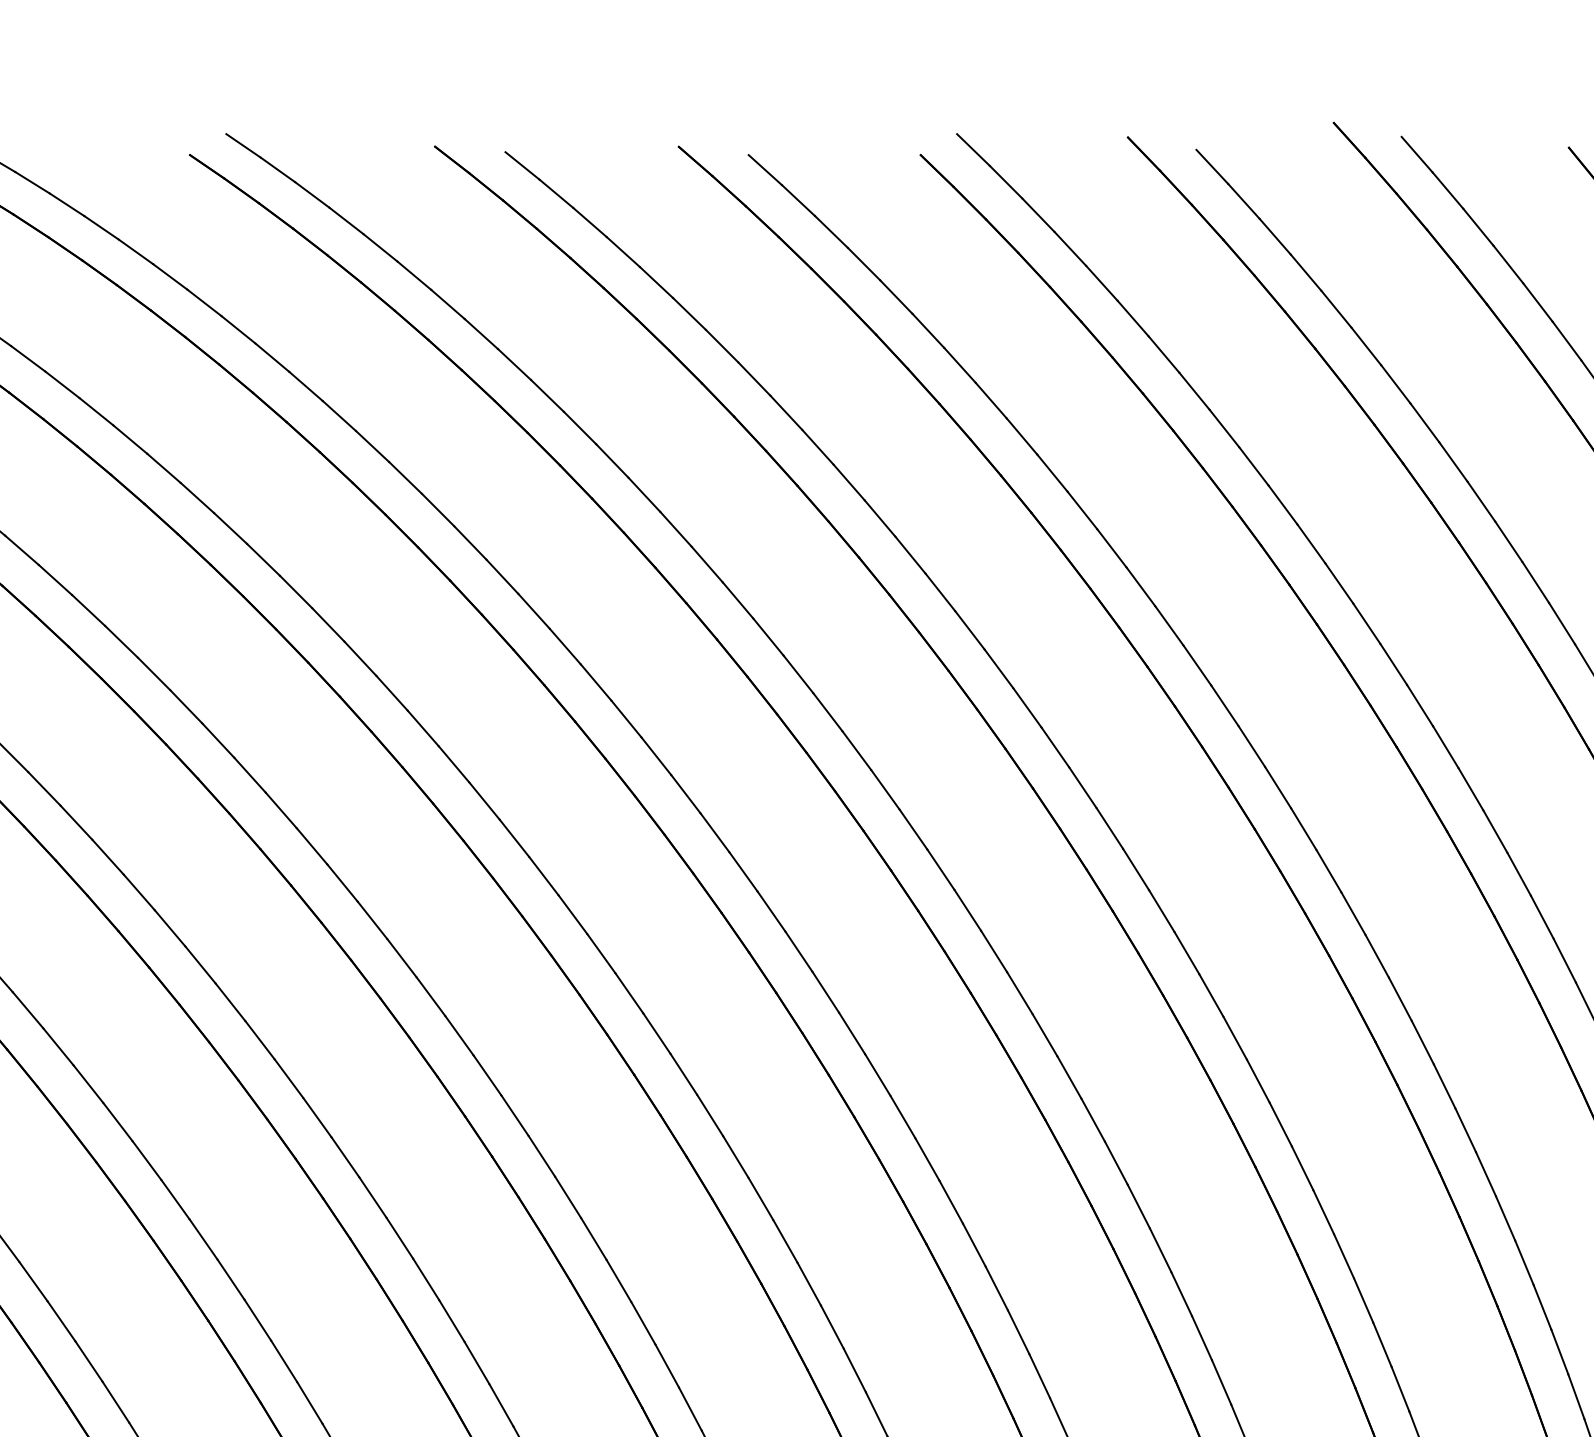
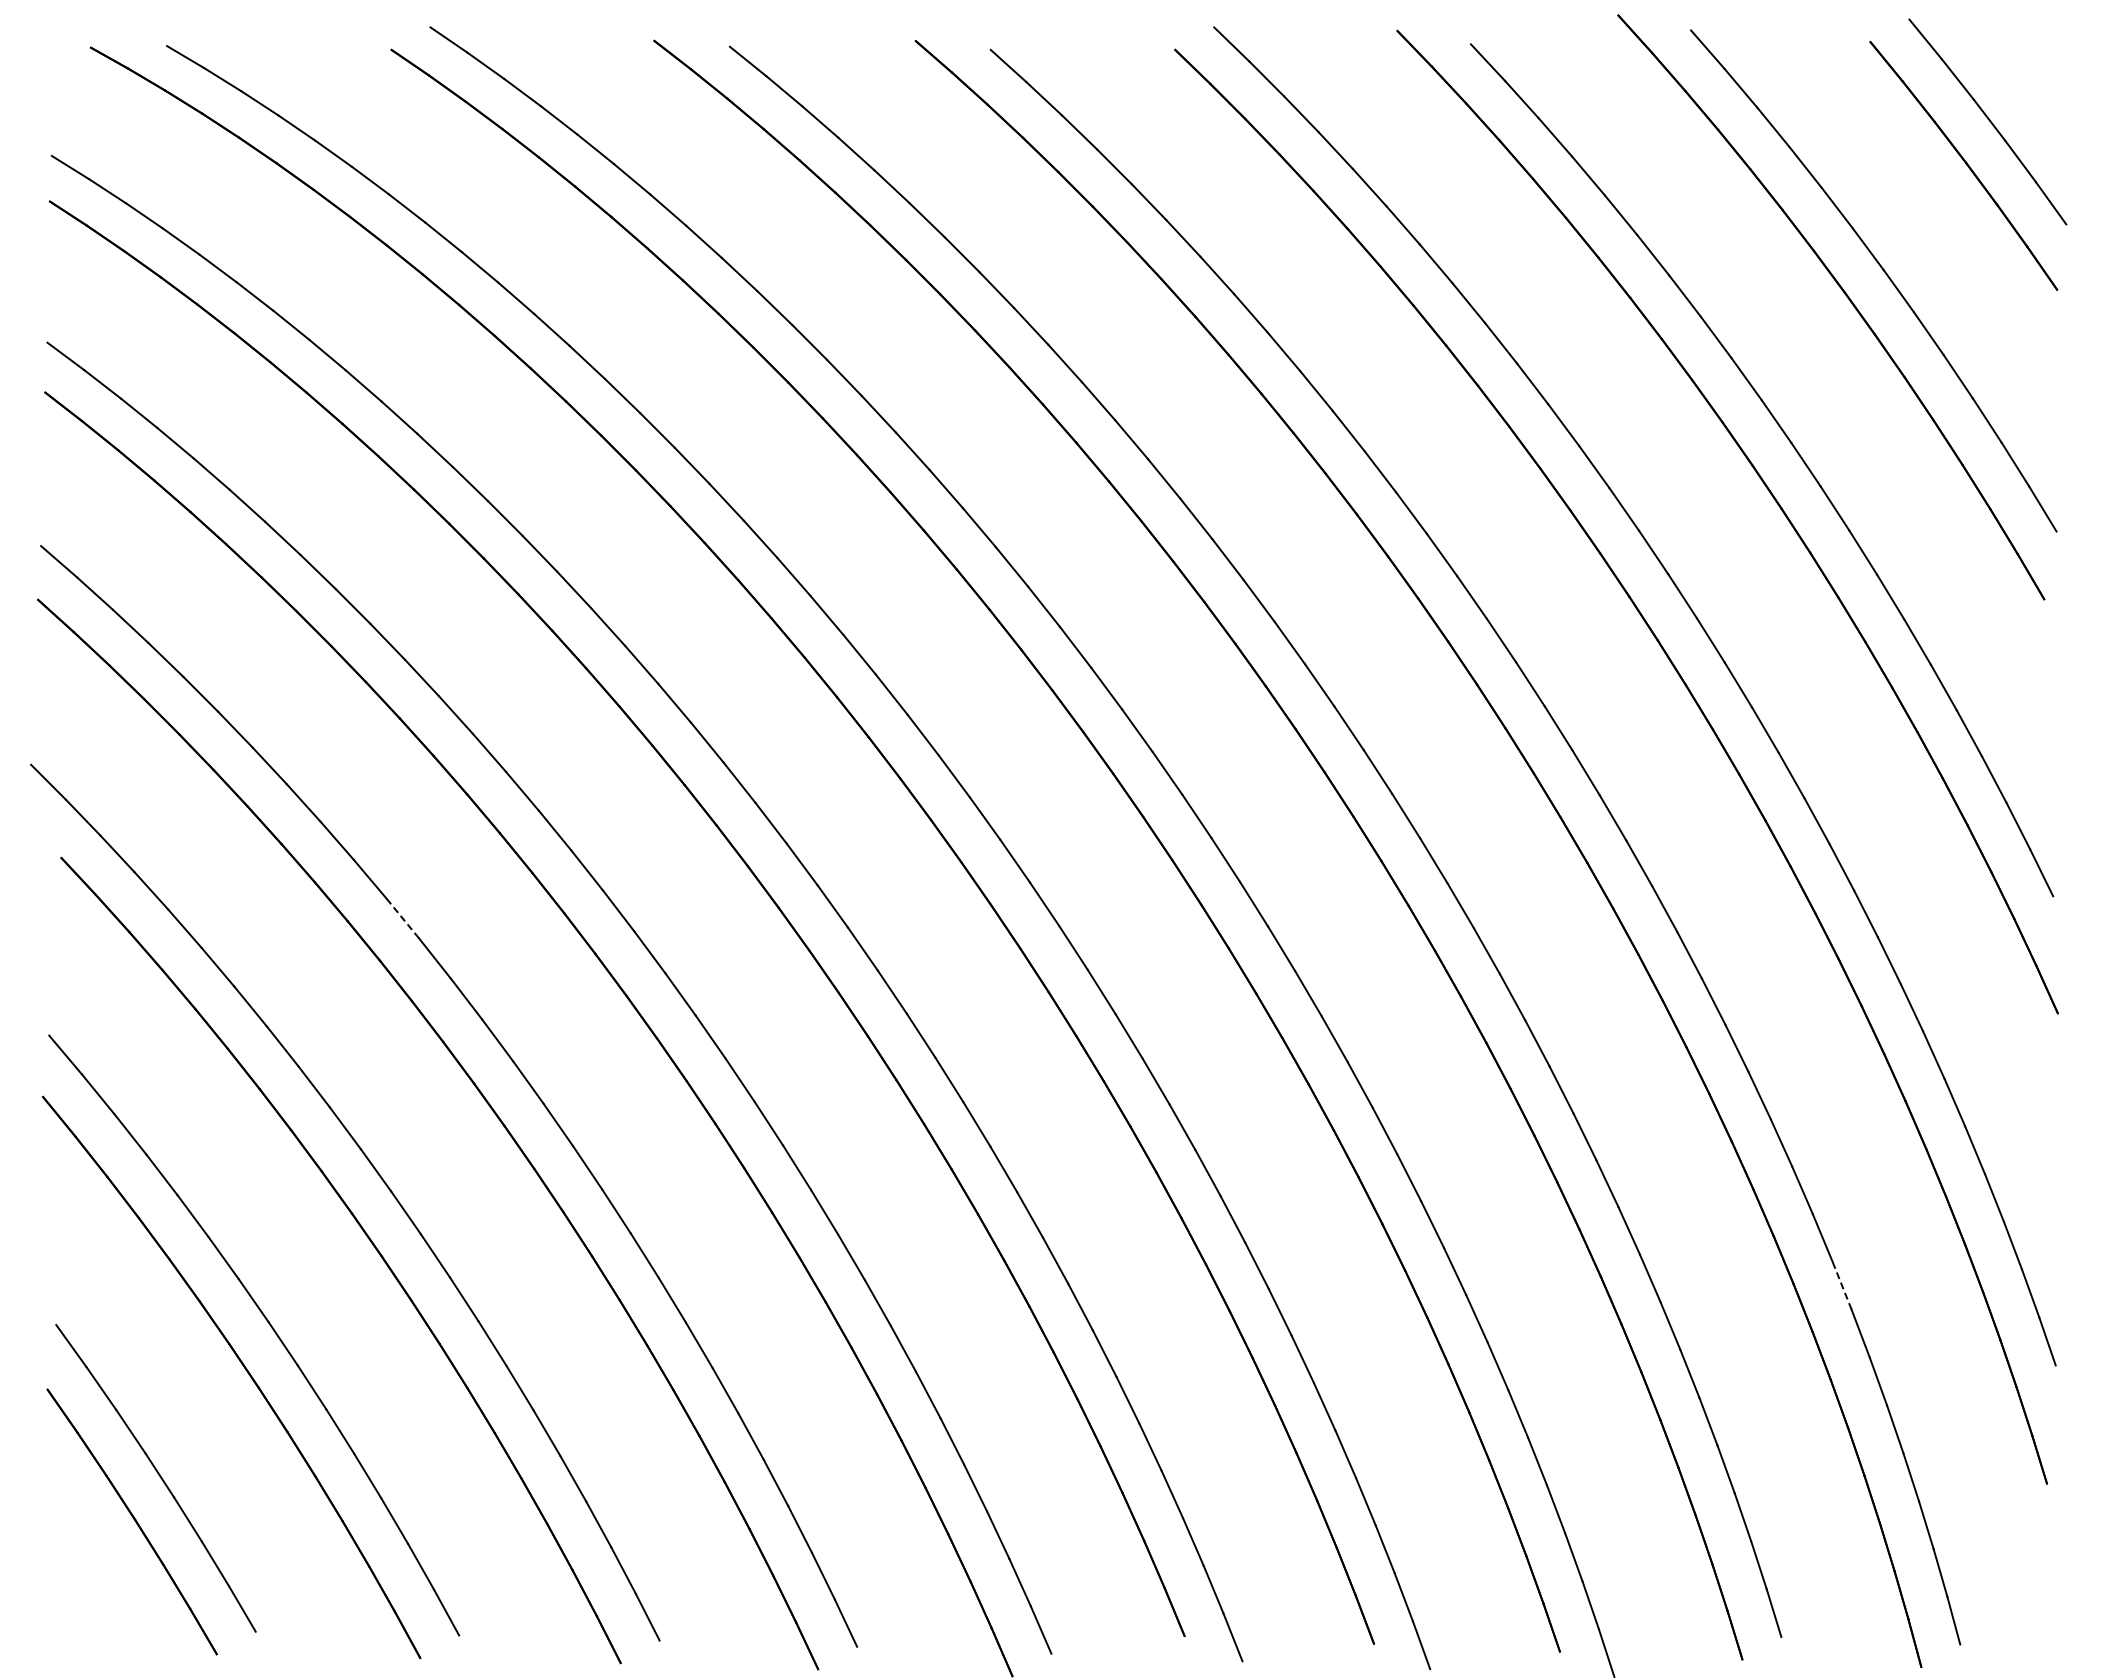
line: (200, 964) -> (402, 918), solid -> dashed
line: (1542, 1307) -> (1842, 1285), solid -> dashed

